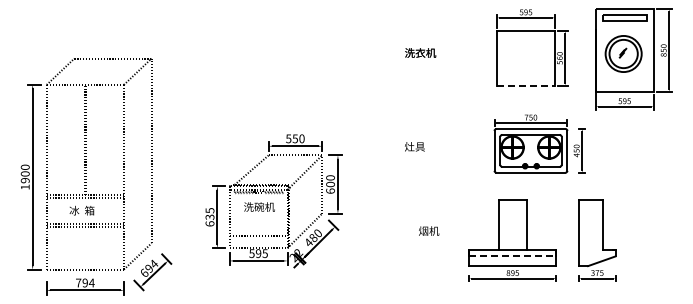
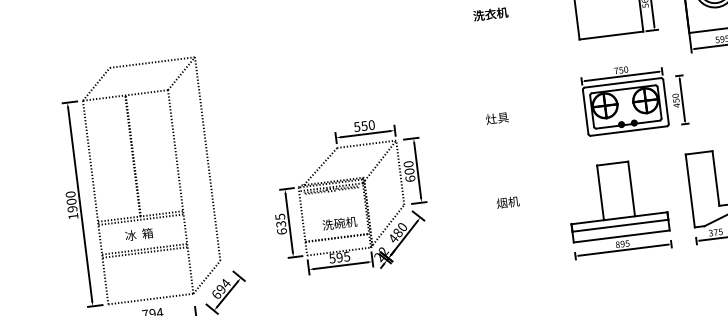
line: (526, 85) -> (611, 35), dashed -> solid
text: (259, 206) -> (339, 222), moved
text: (429, 230) -> (508, 201), moved
line: (512, 256) -> (619, 225), dashed -> solid

